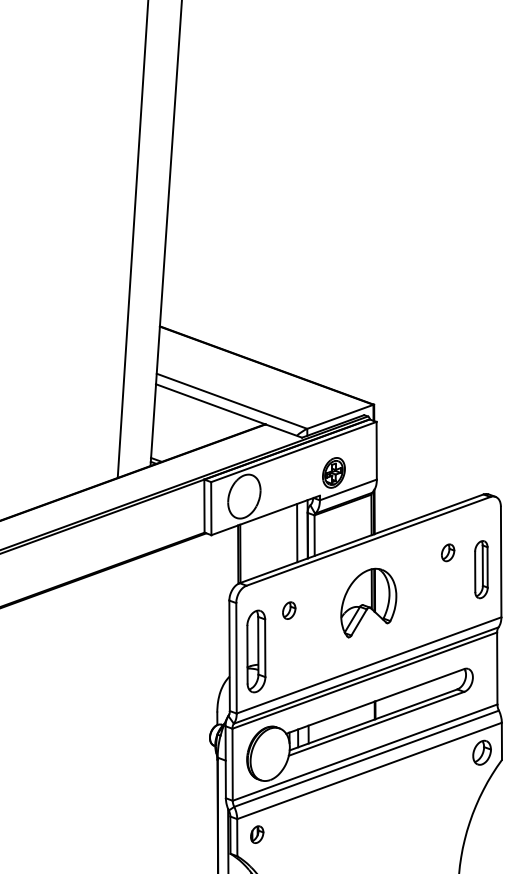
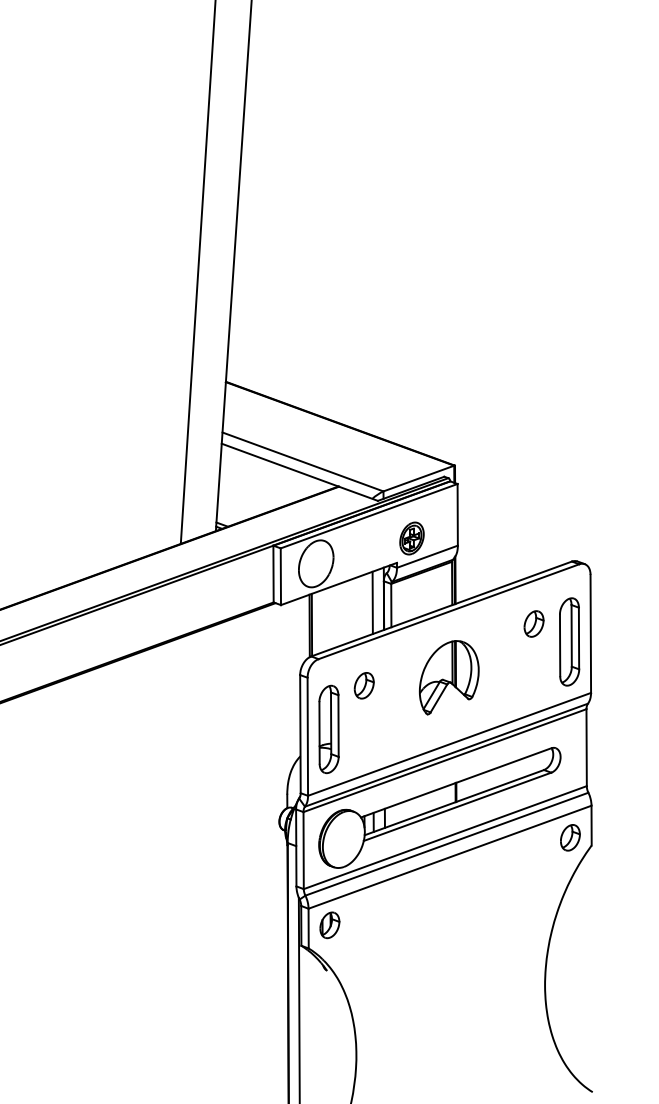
part: (447, 552) -> (533, 623), size x1.43
part: (481, 569) -> (569, 641), size x1.43
part: (288, 610) -> (363, 685), size x1.43
part: (256, 834) -> (329, 925), size x1.43

